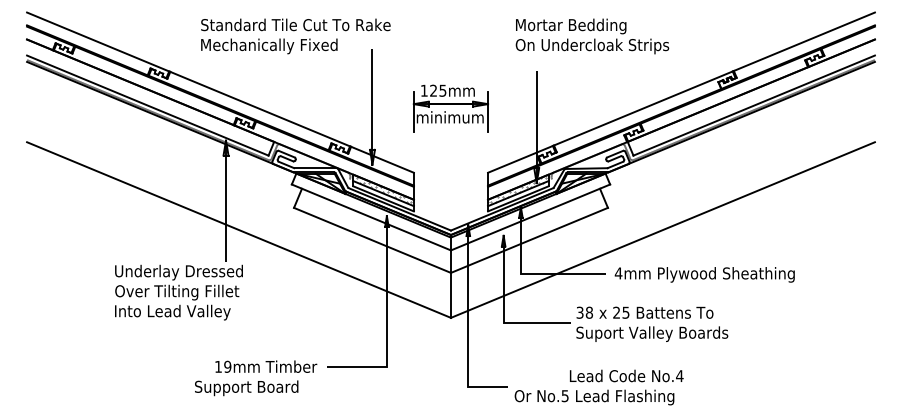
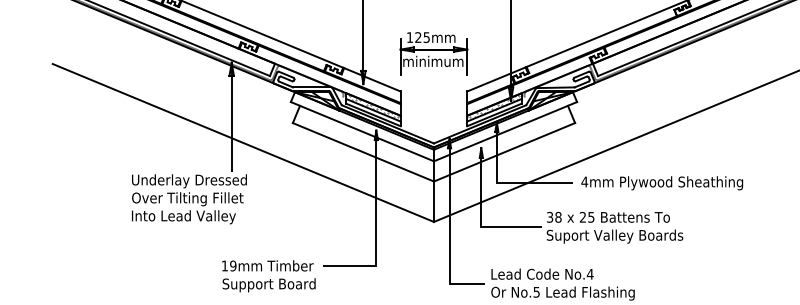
part: (450, 108) -> (433, 53), moved
text: (626, 375) -> (542, 273), moved
text: (246, 388) -> (269, 285), moved

